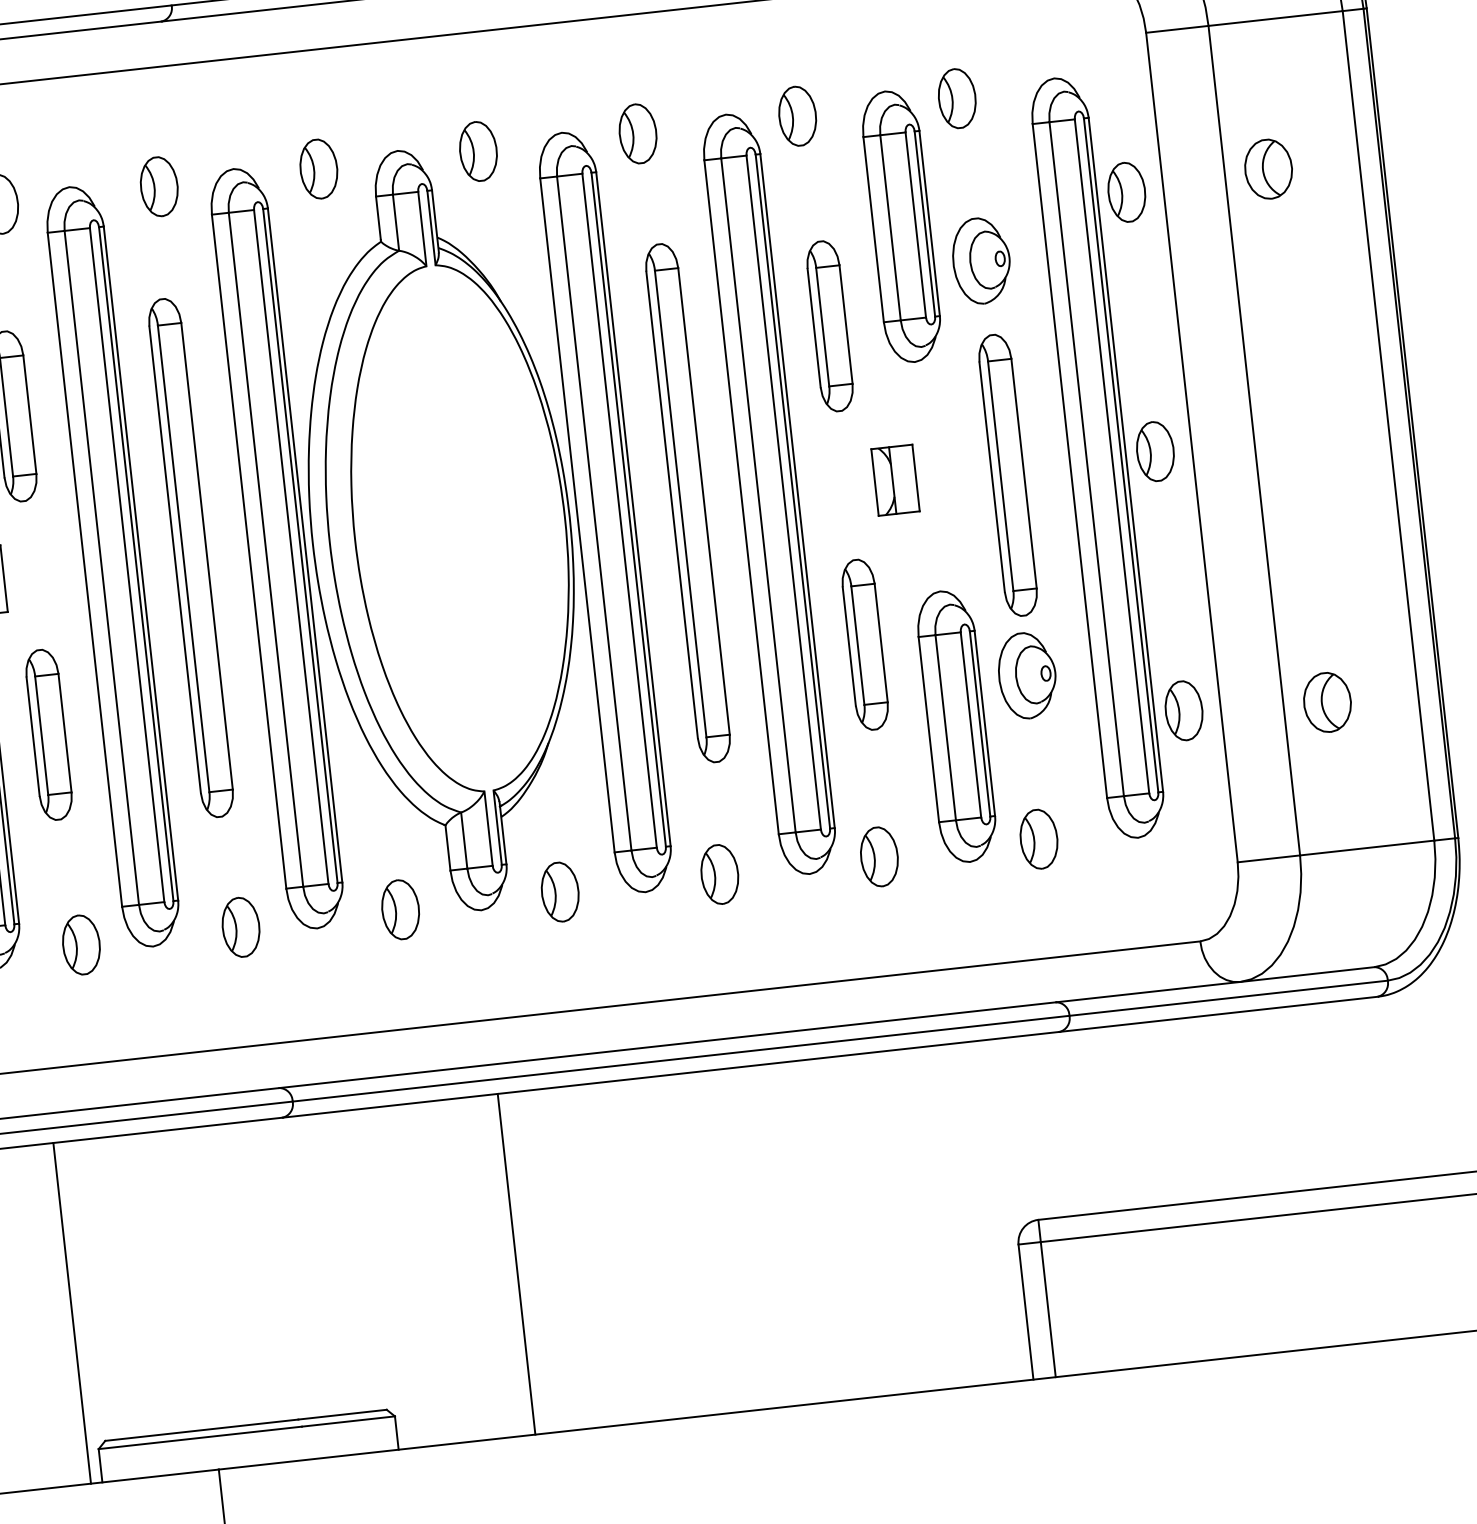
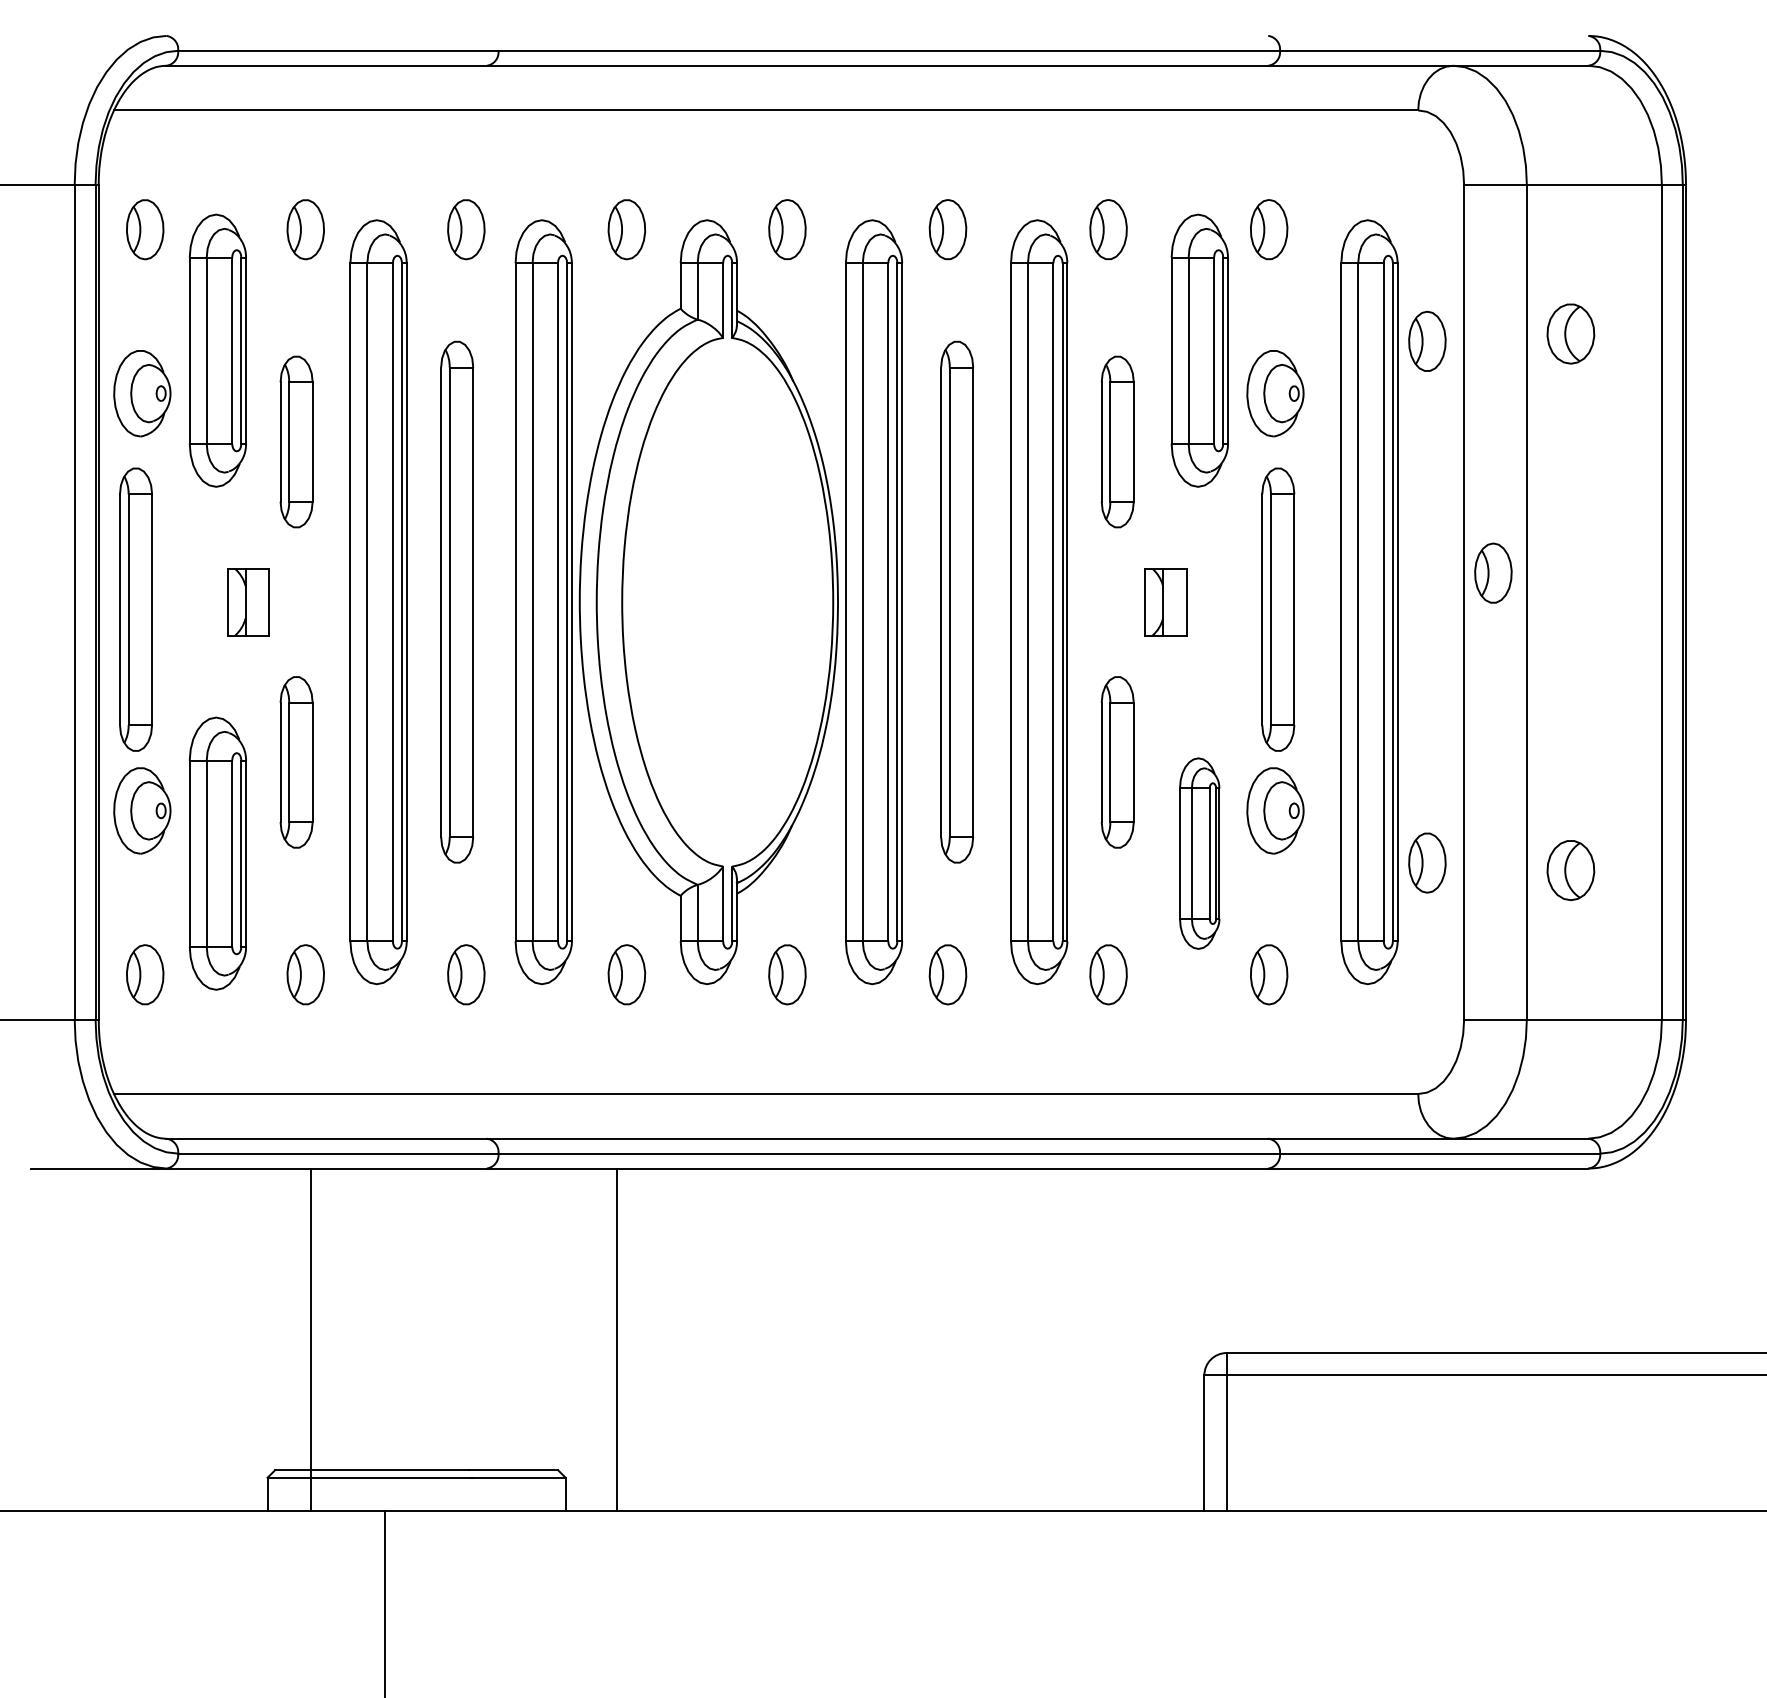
part: (1155, 450) -> (1493, 572), moved
part: (956, 726) -> (1199, 853), size x0.7
line: (516, 1263) -> (617, 1339), moved
line: (72, 1312) -> (311, 1339), moved

